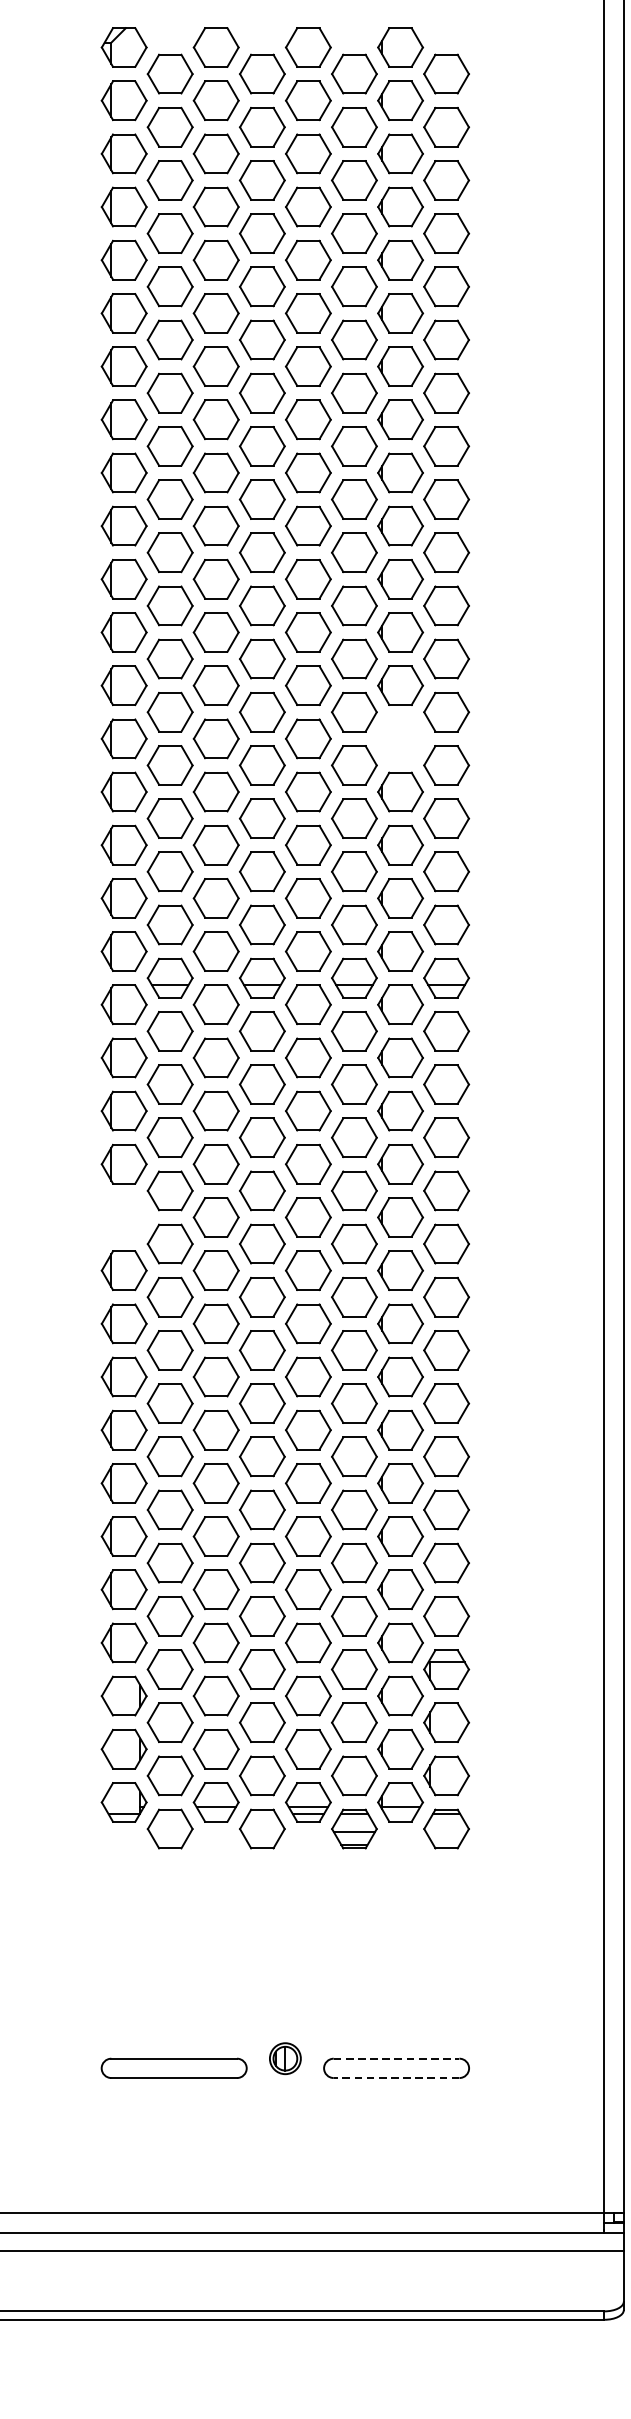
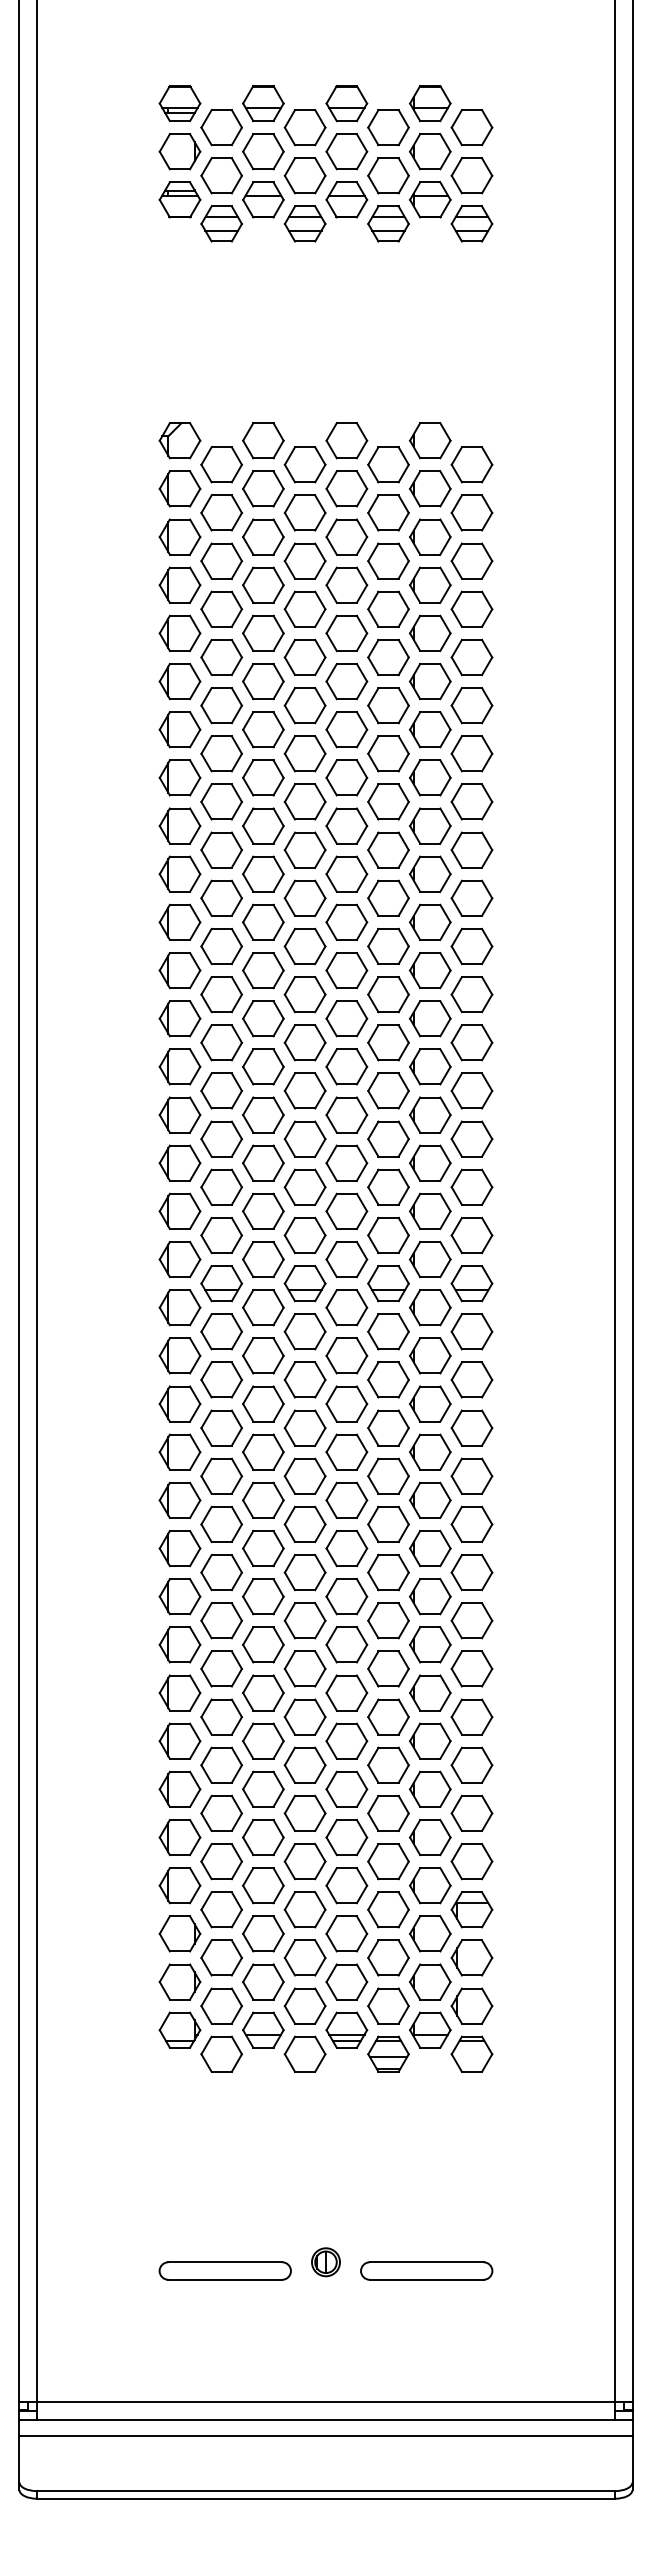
part: (400, 738) -> (430, 1066), added
part: (123, 1216) -> (179, 1499), added
line: (396, 2058) -> (426, 2262), dashed -> solid
line: (396, 2077) -> (426, 2279), dashed -> solid

